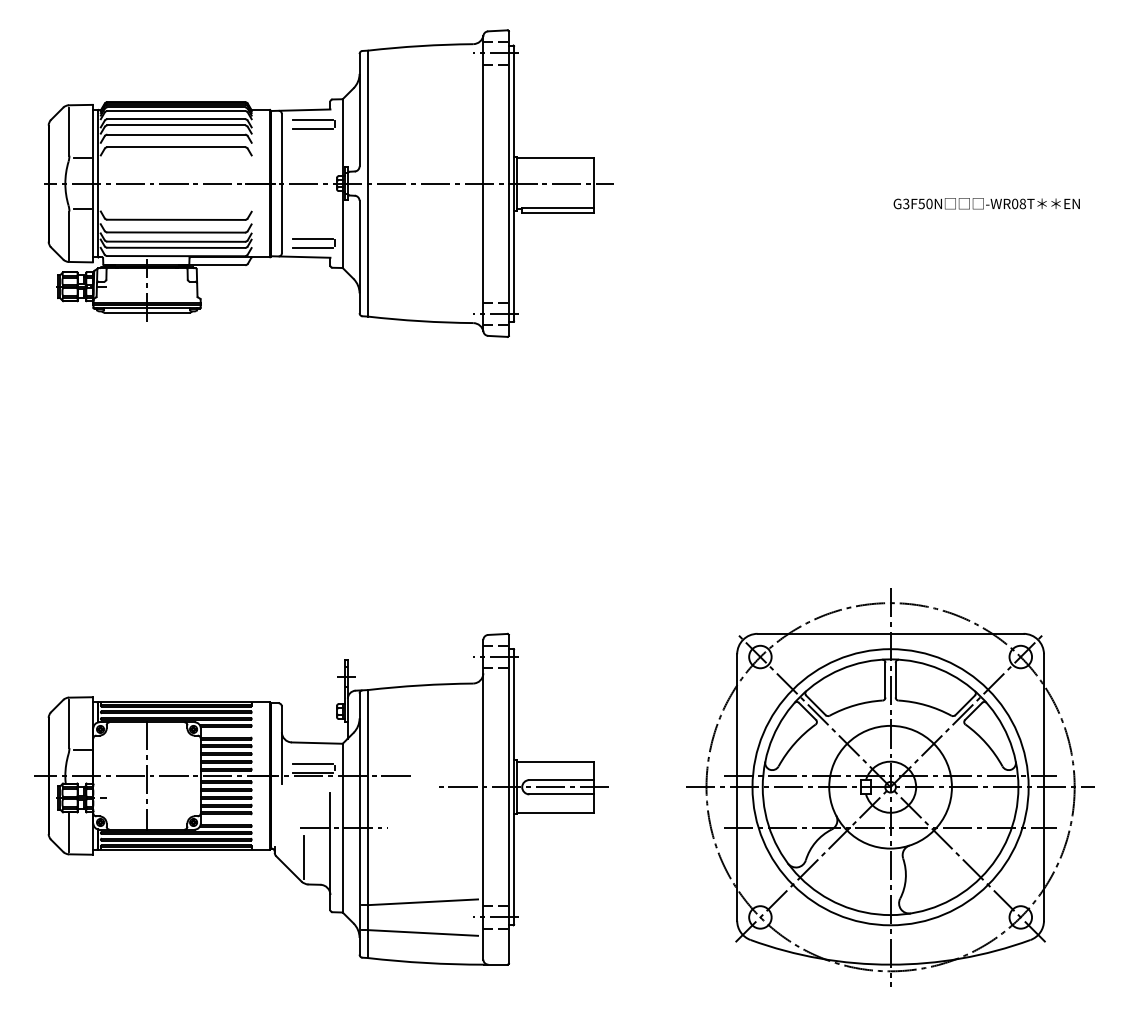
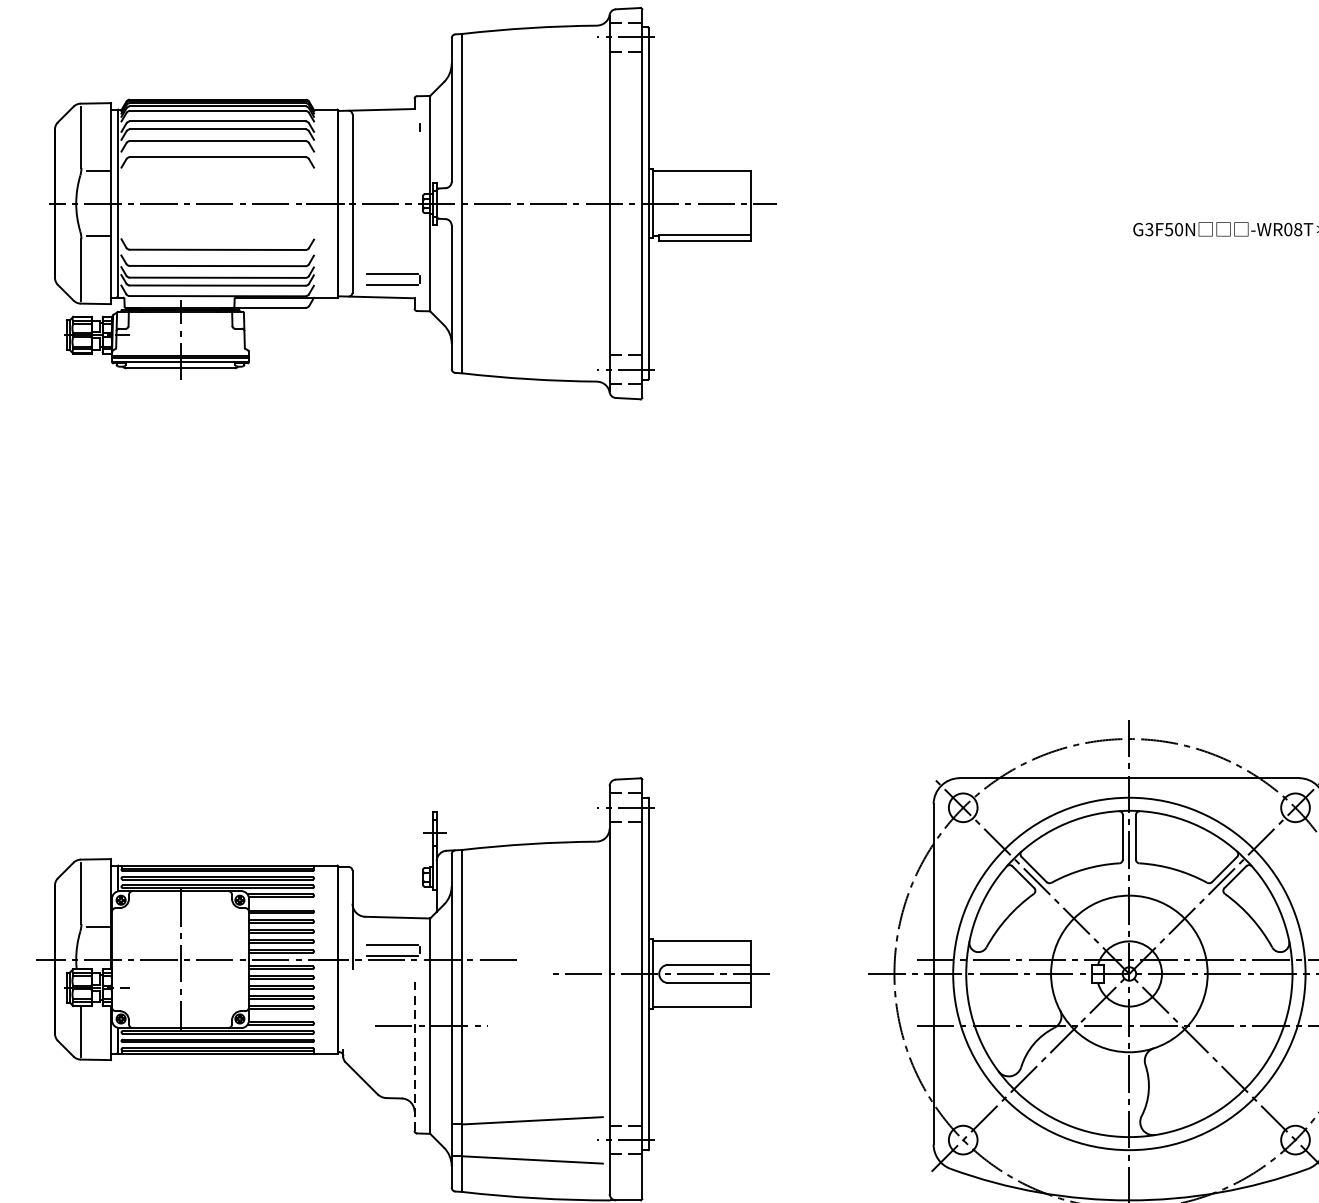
line: (313, 119) -> (392, 121), removed
line: (313, 128) -> (392, 133), removed
line: (330, 851) -> (414, 1055), solid -> dashed
line: (304, 857) -> (381, 1063), removed

